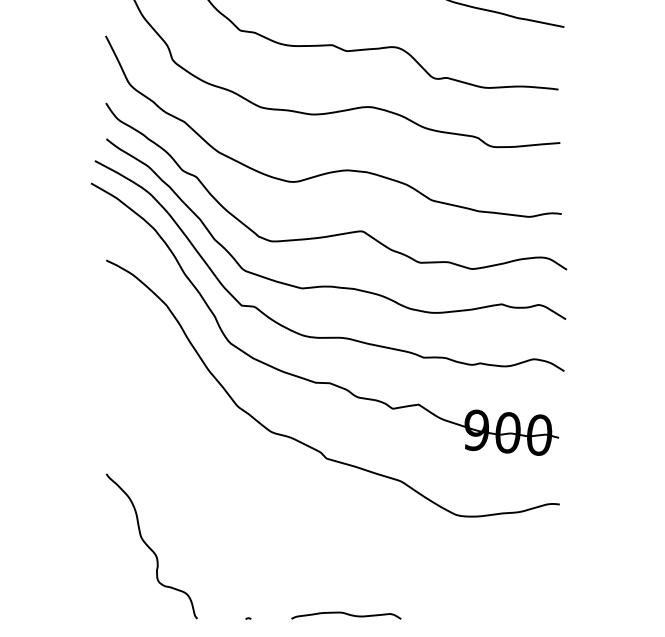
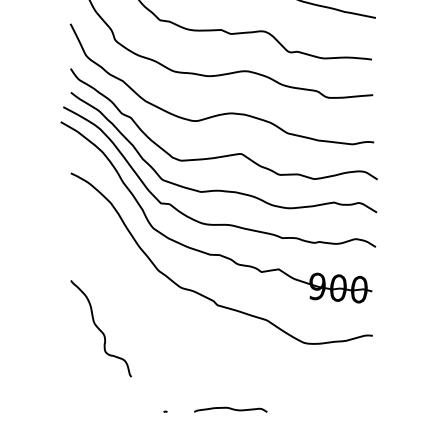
curve: (149, 546) -> (99, 328), moved

